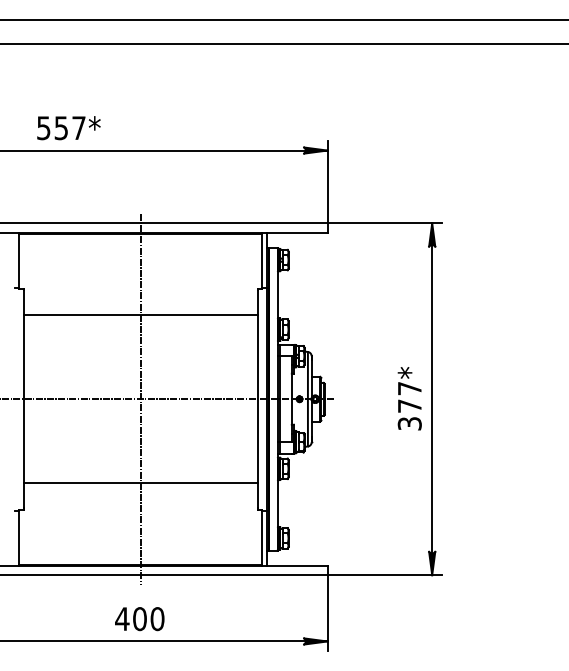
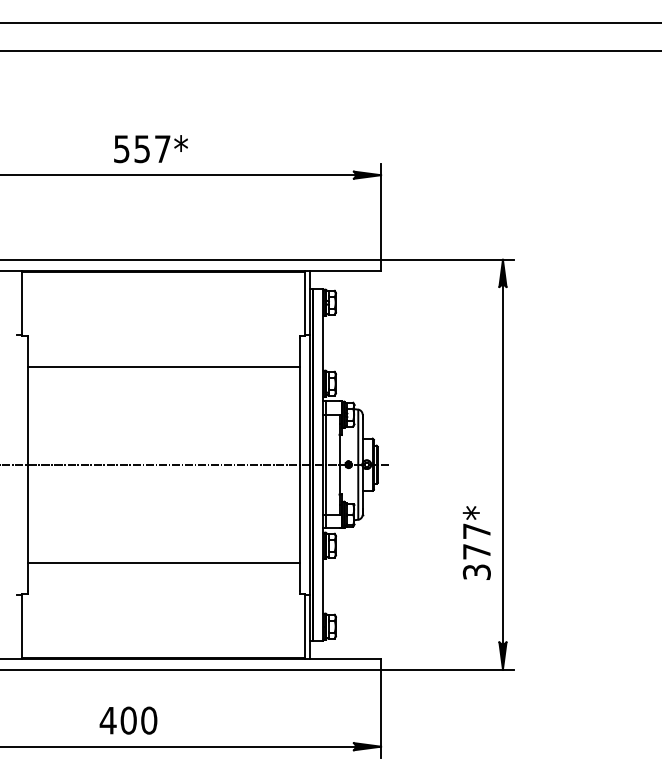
text: (68, 128) -> (150, 149), moved
text: (409, 398) -> (476, 542), moved
line: (140, 399) -> (163, 464), removed
text: (139, 618) -> (128, 720), moved

